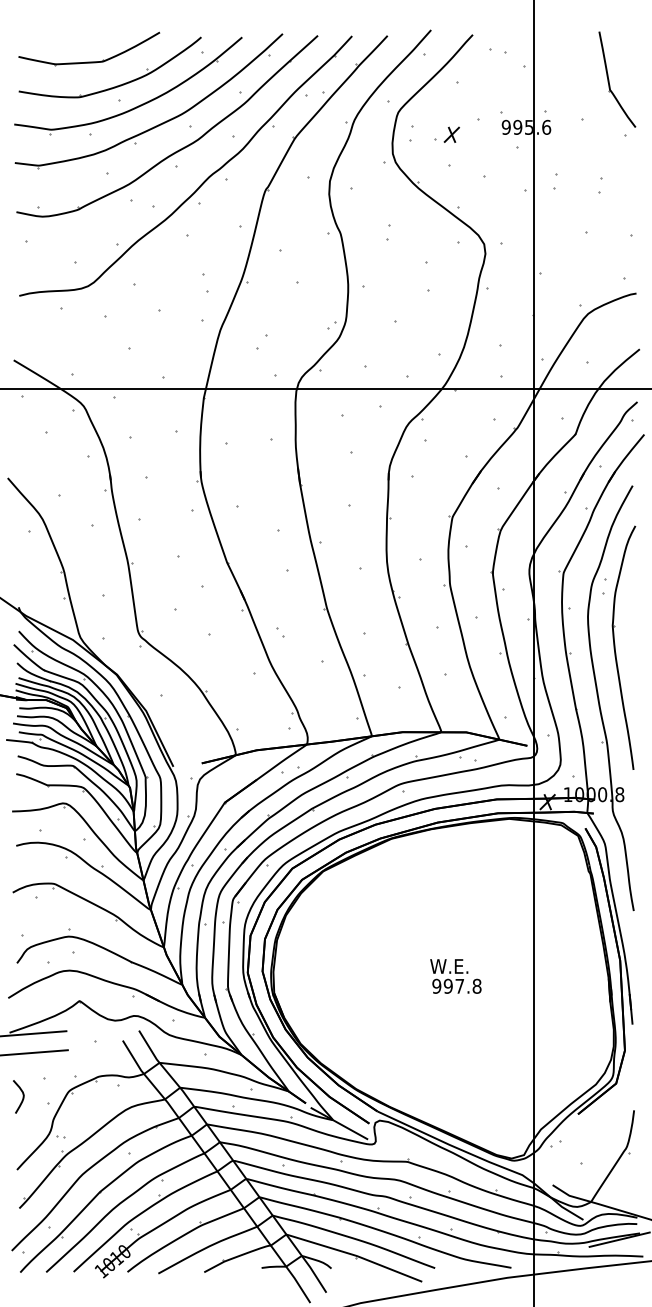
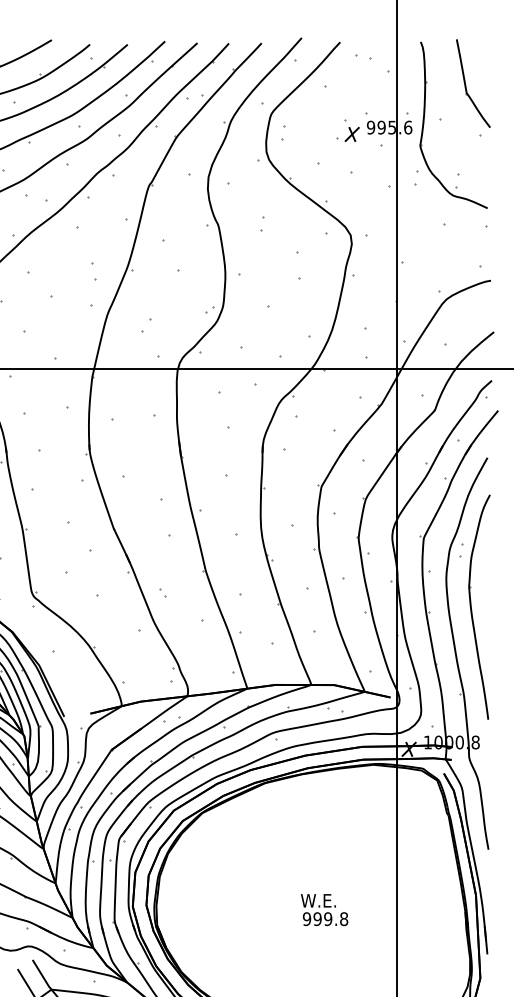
part: (564, 121) -> (424, 122), added
part: (446, 134) -> (347, 134), moved
text: (459, 985) -> (327, 918), 997.8 -> 999.8

